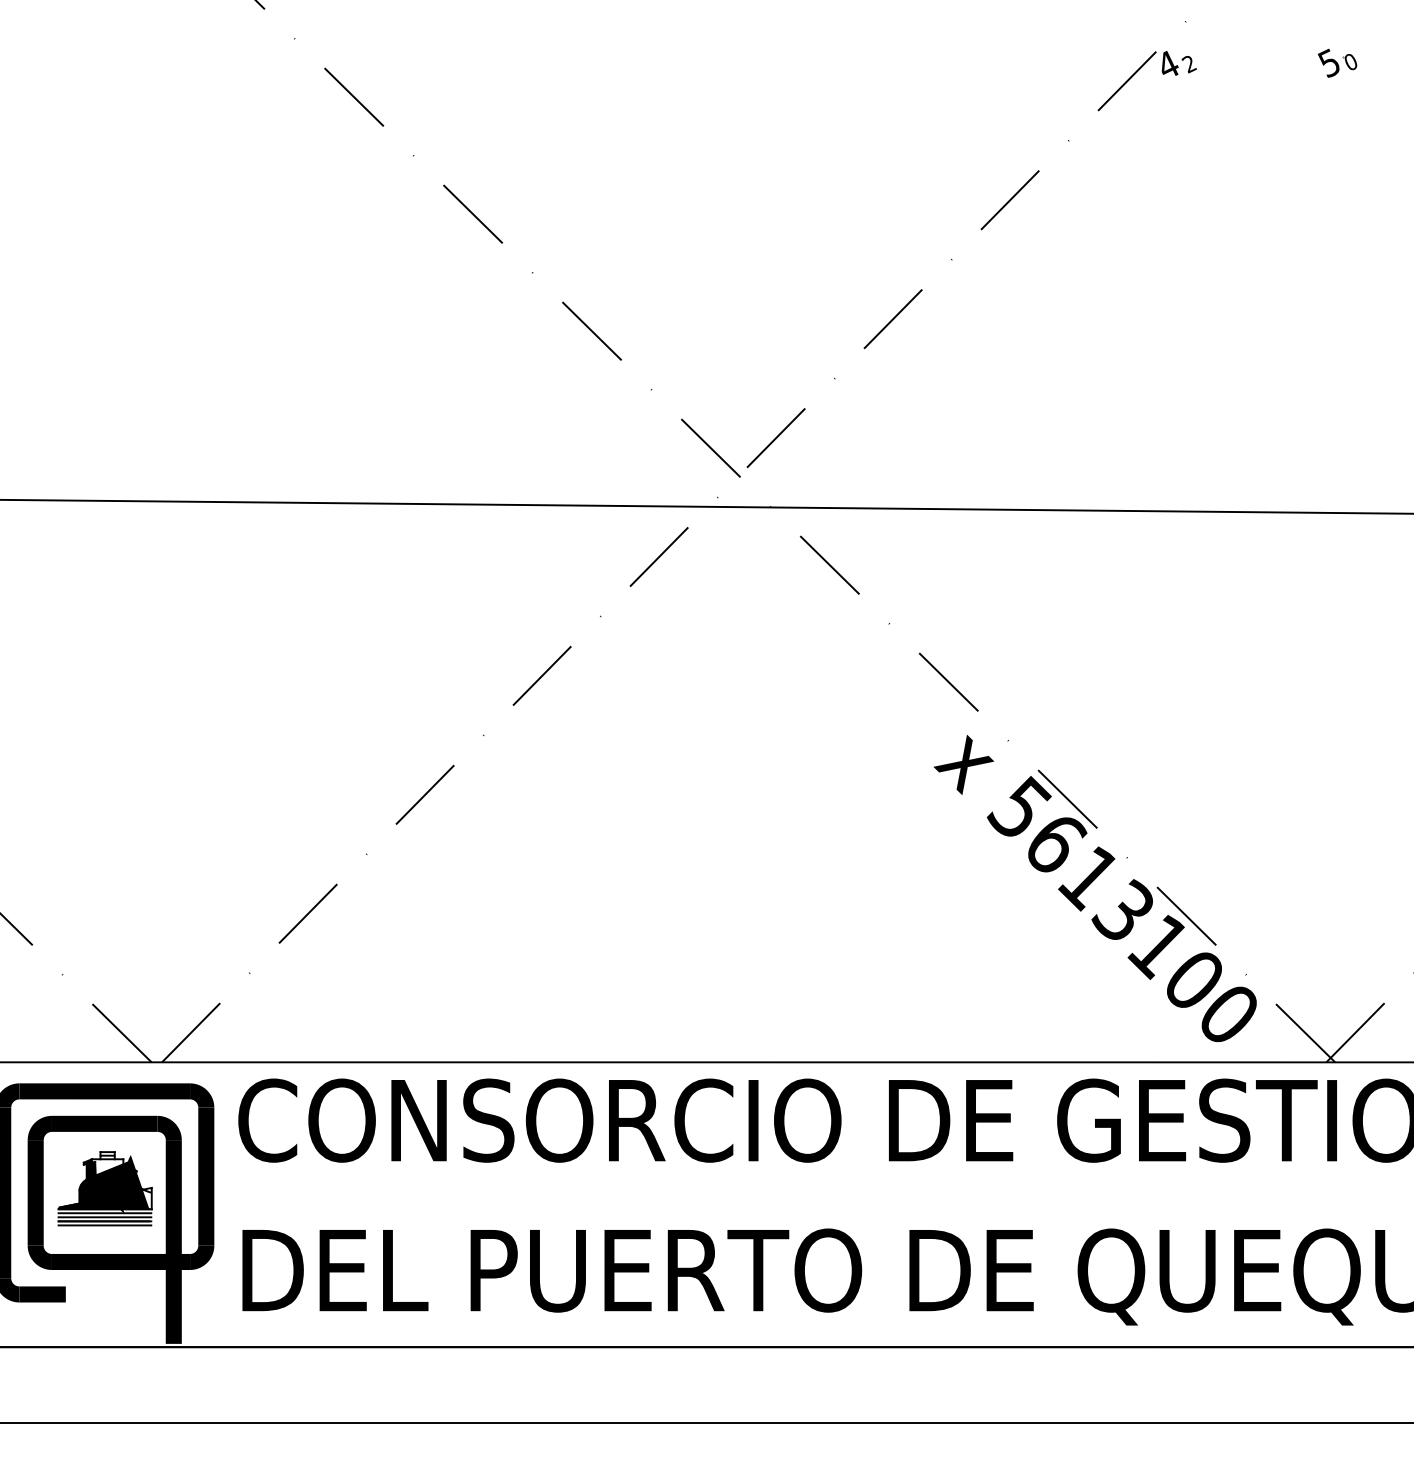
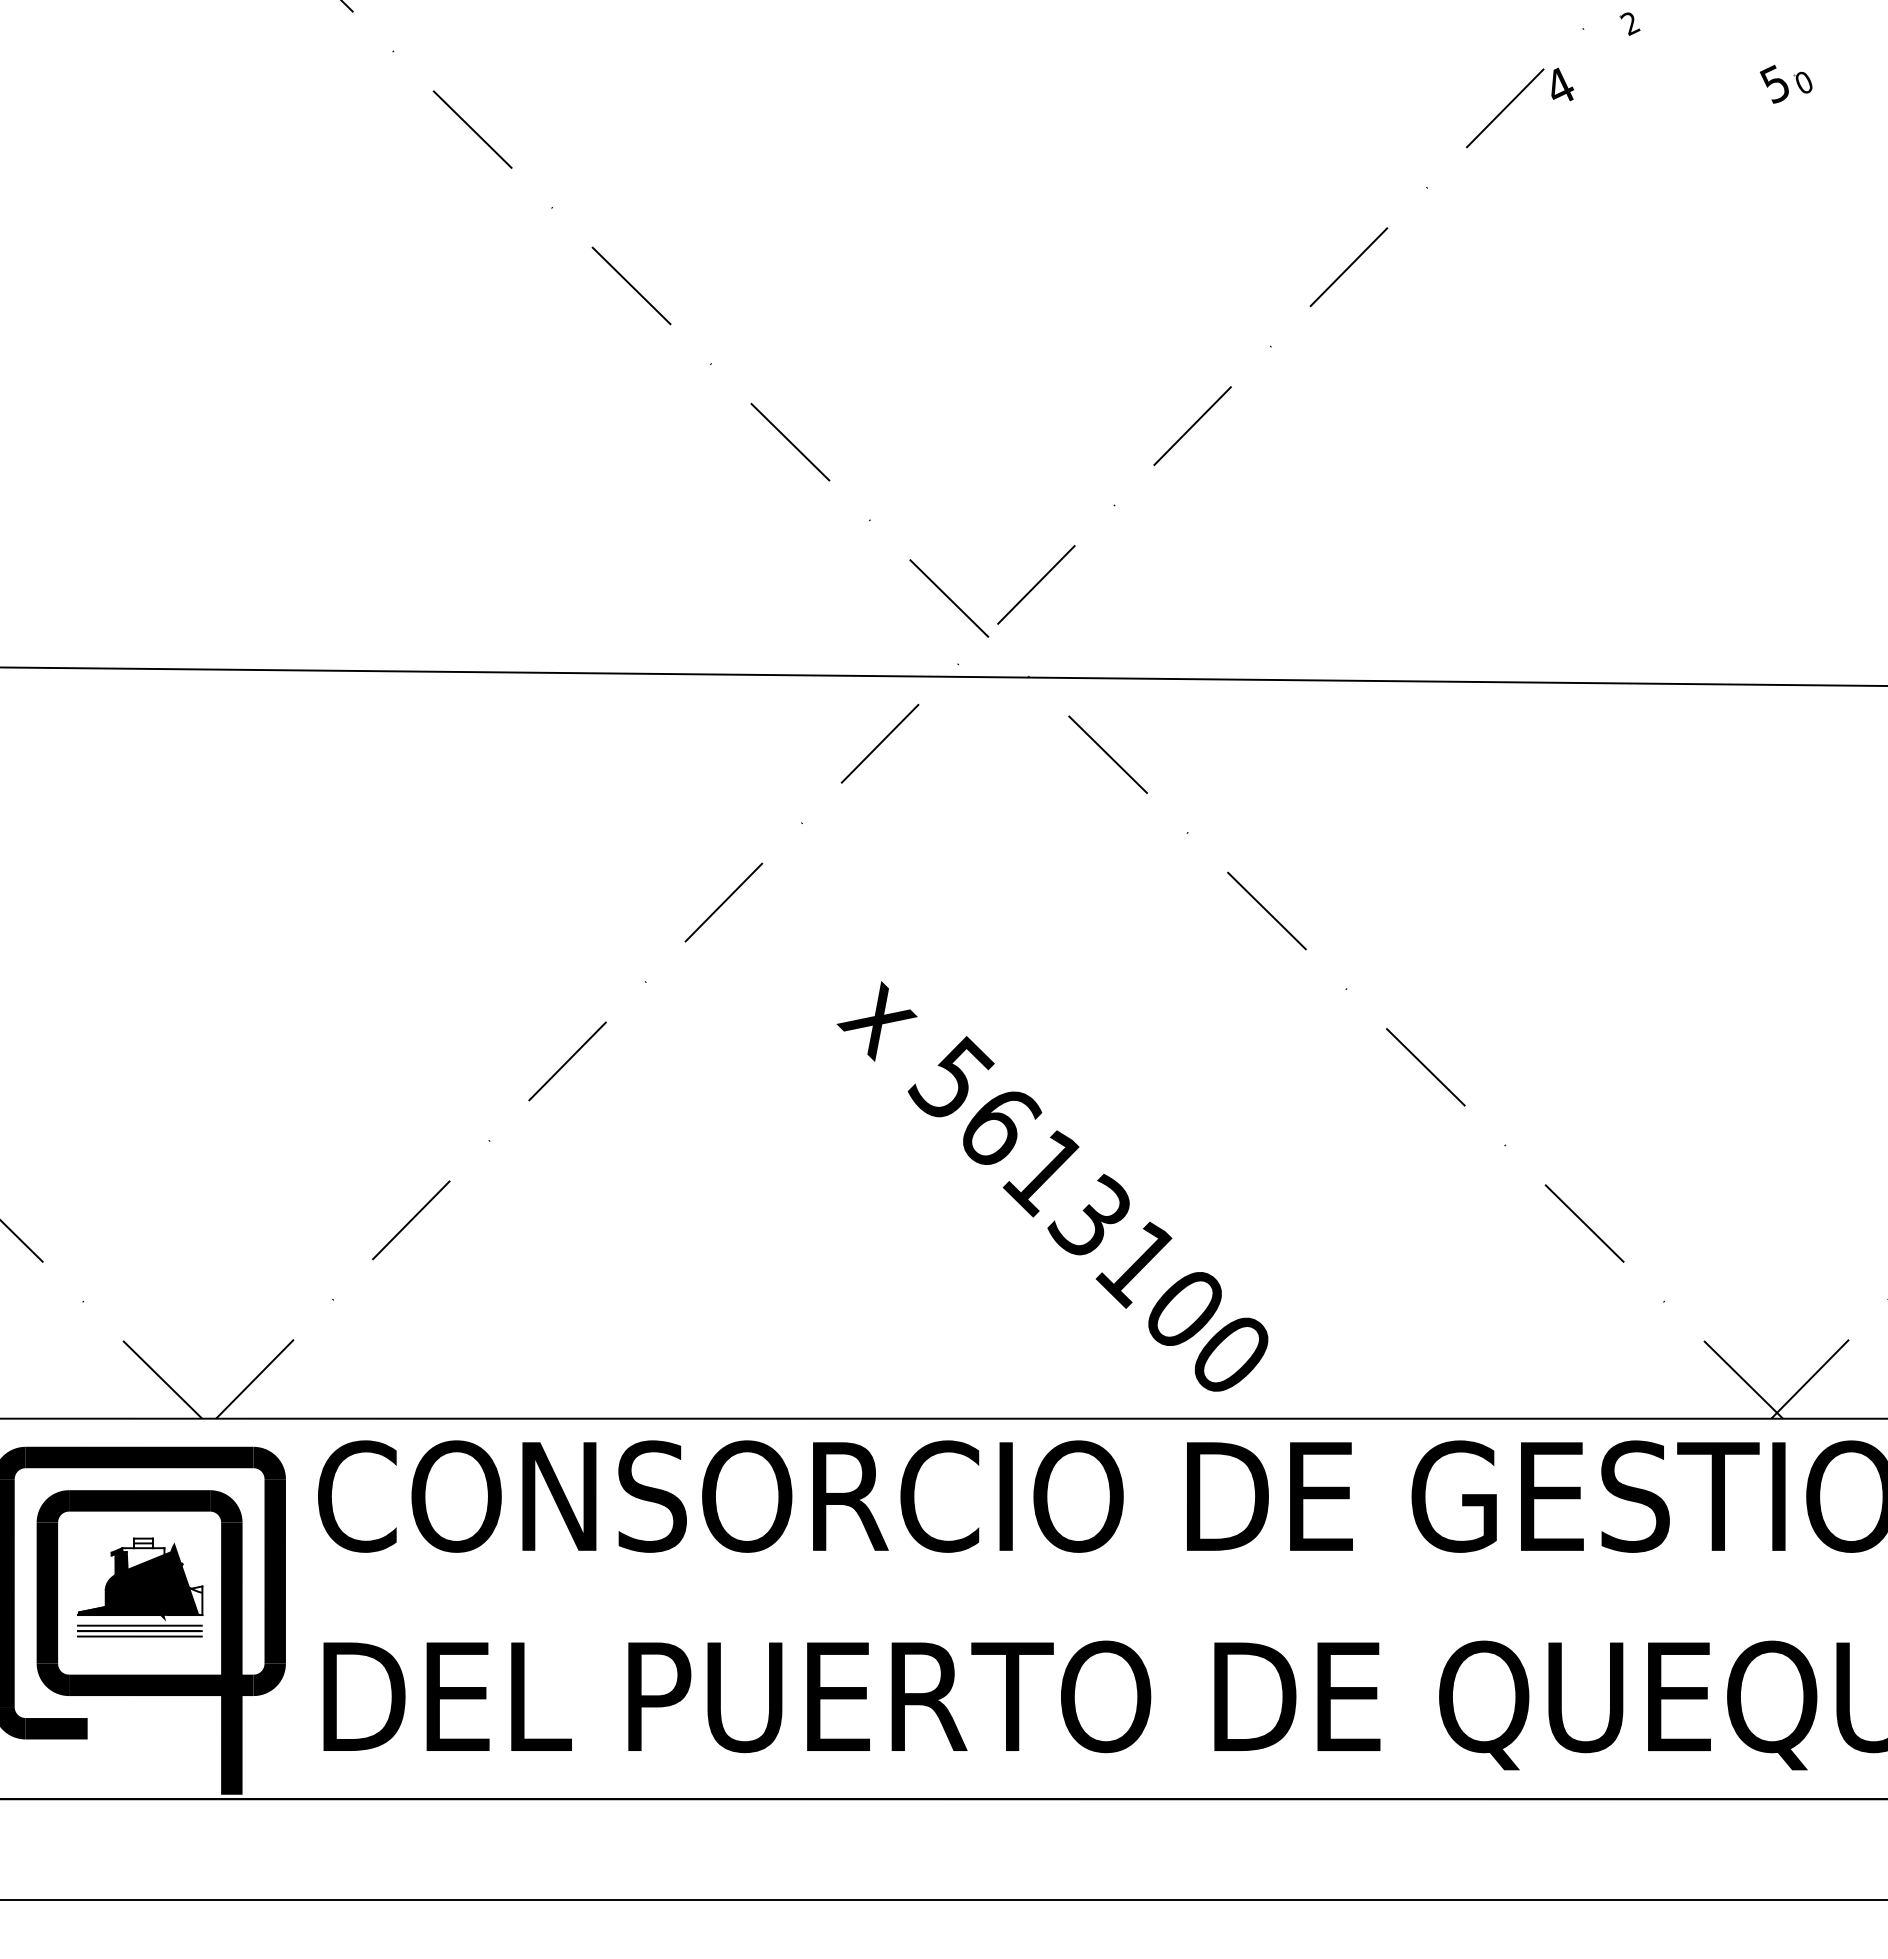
part: (1188, 64) -> (1629, 23), moved
text: (1095, 888) -> (1052, 1186), moved
line: (104, 1213) -> (139, 1620), removed

